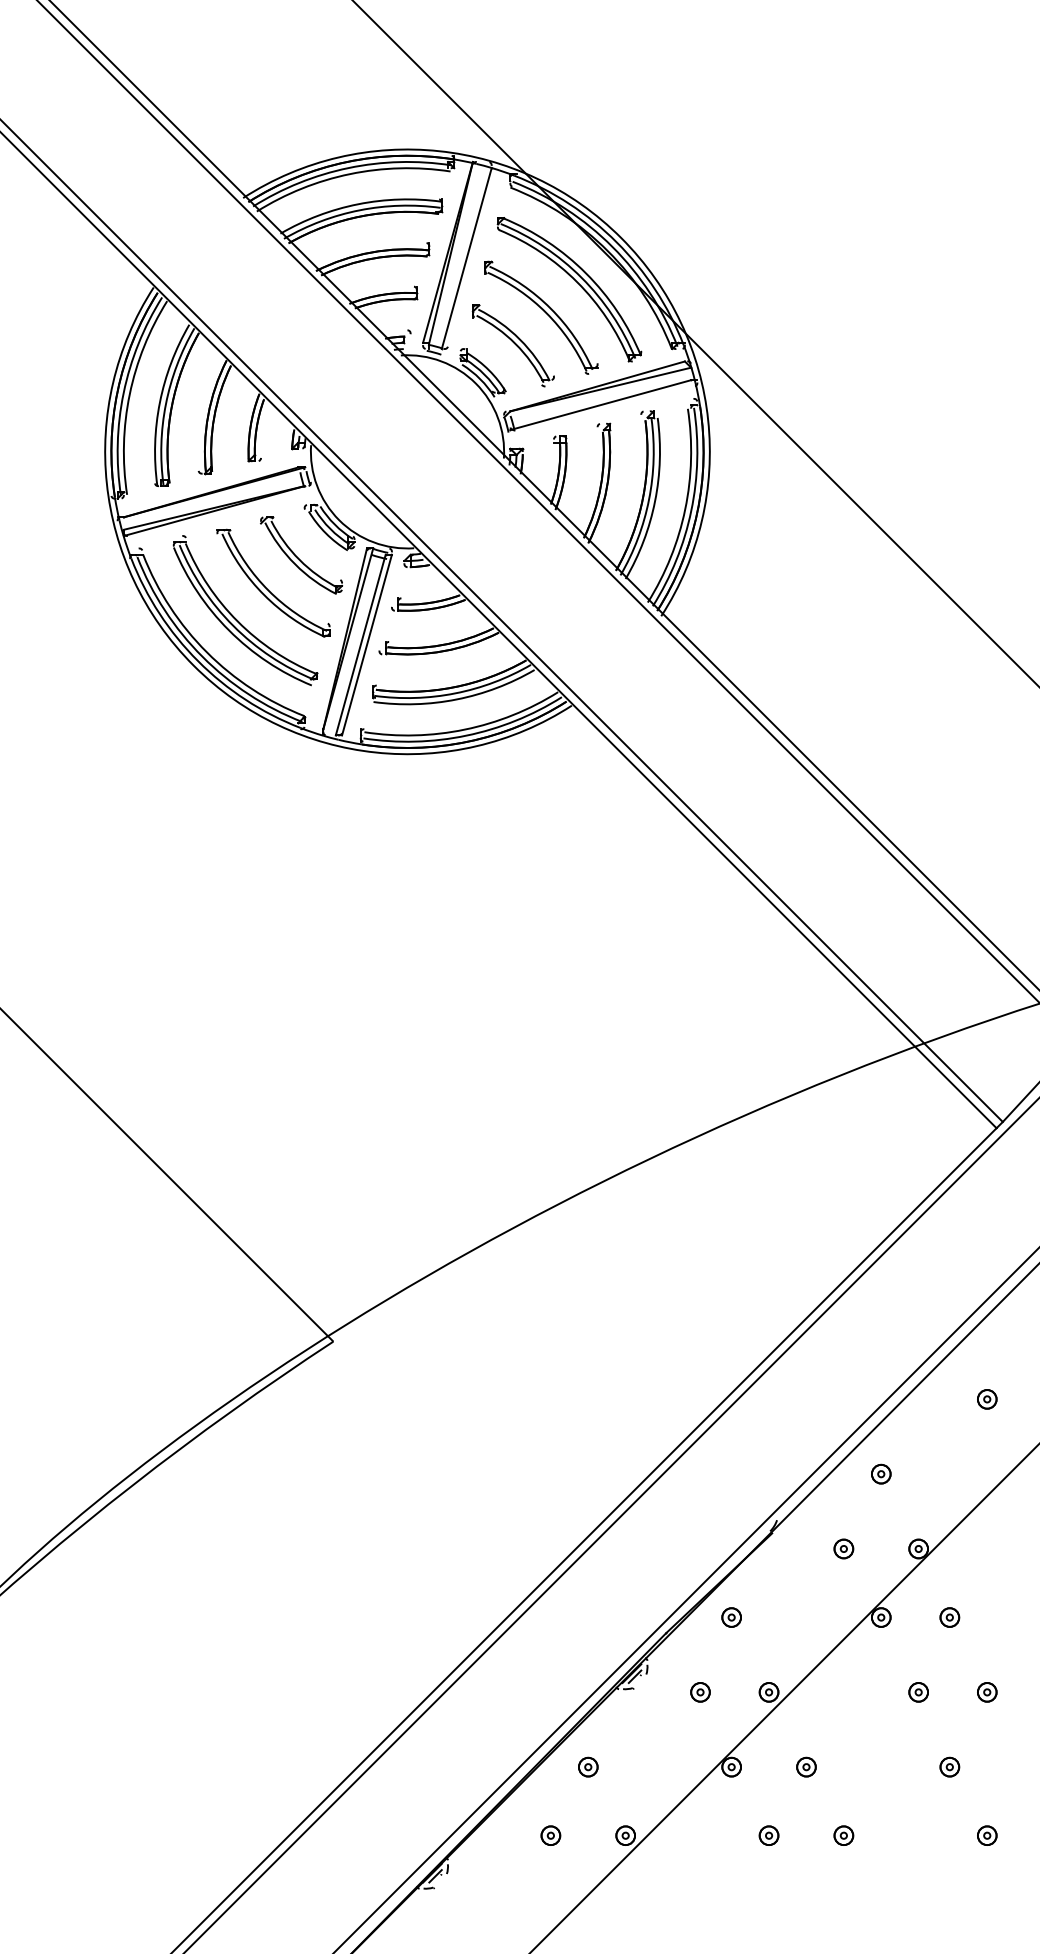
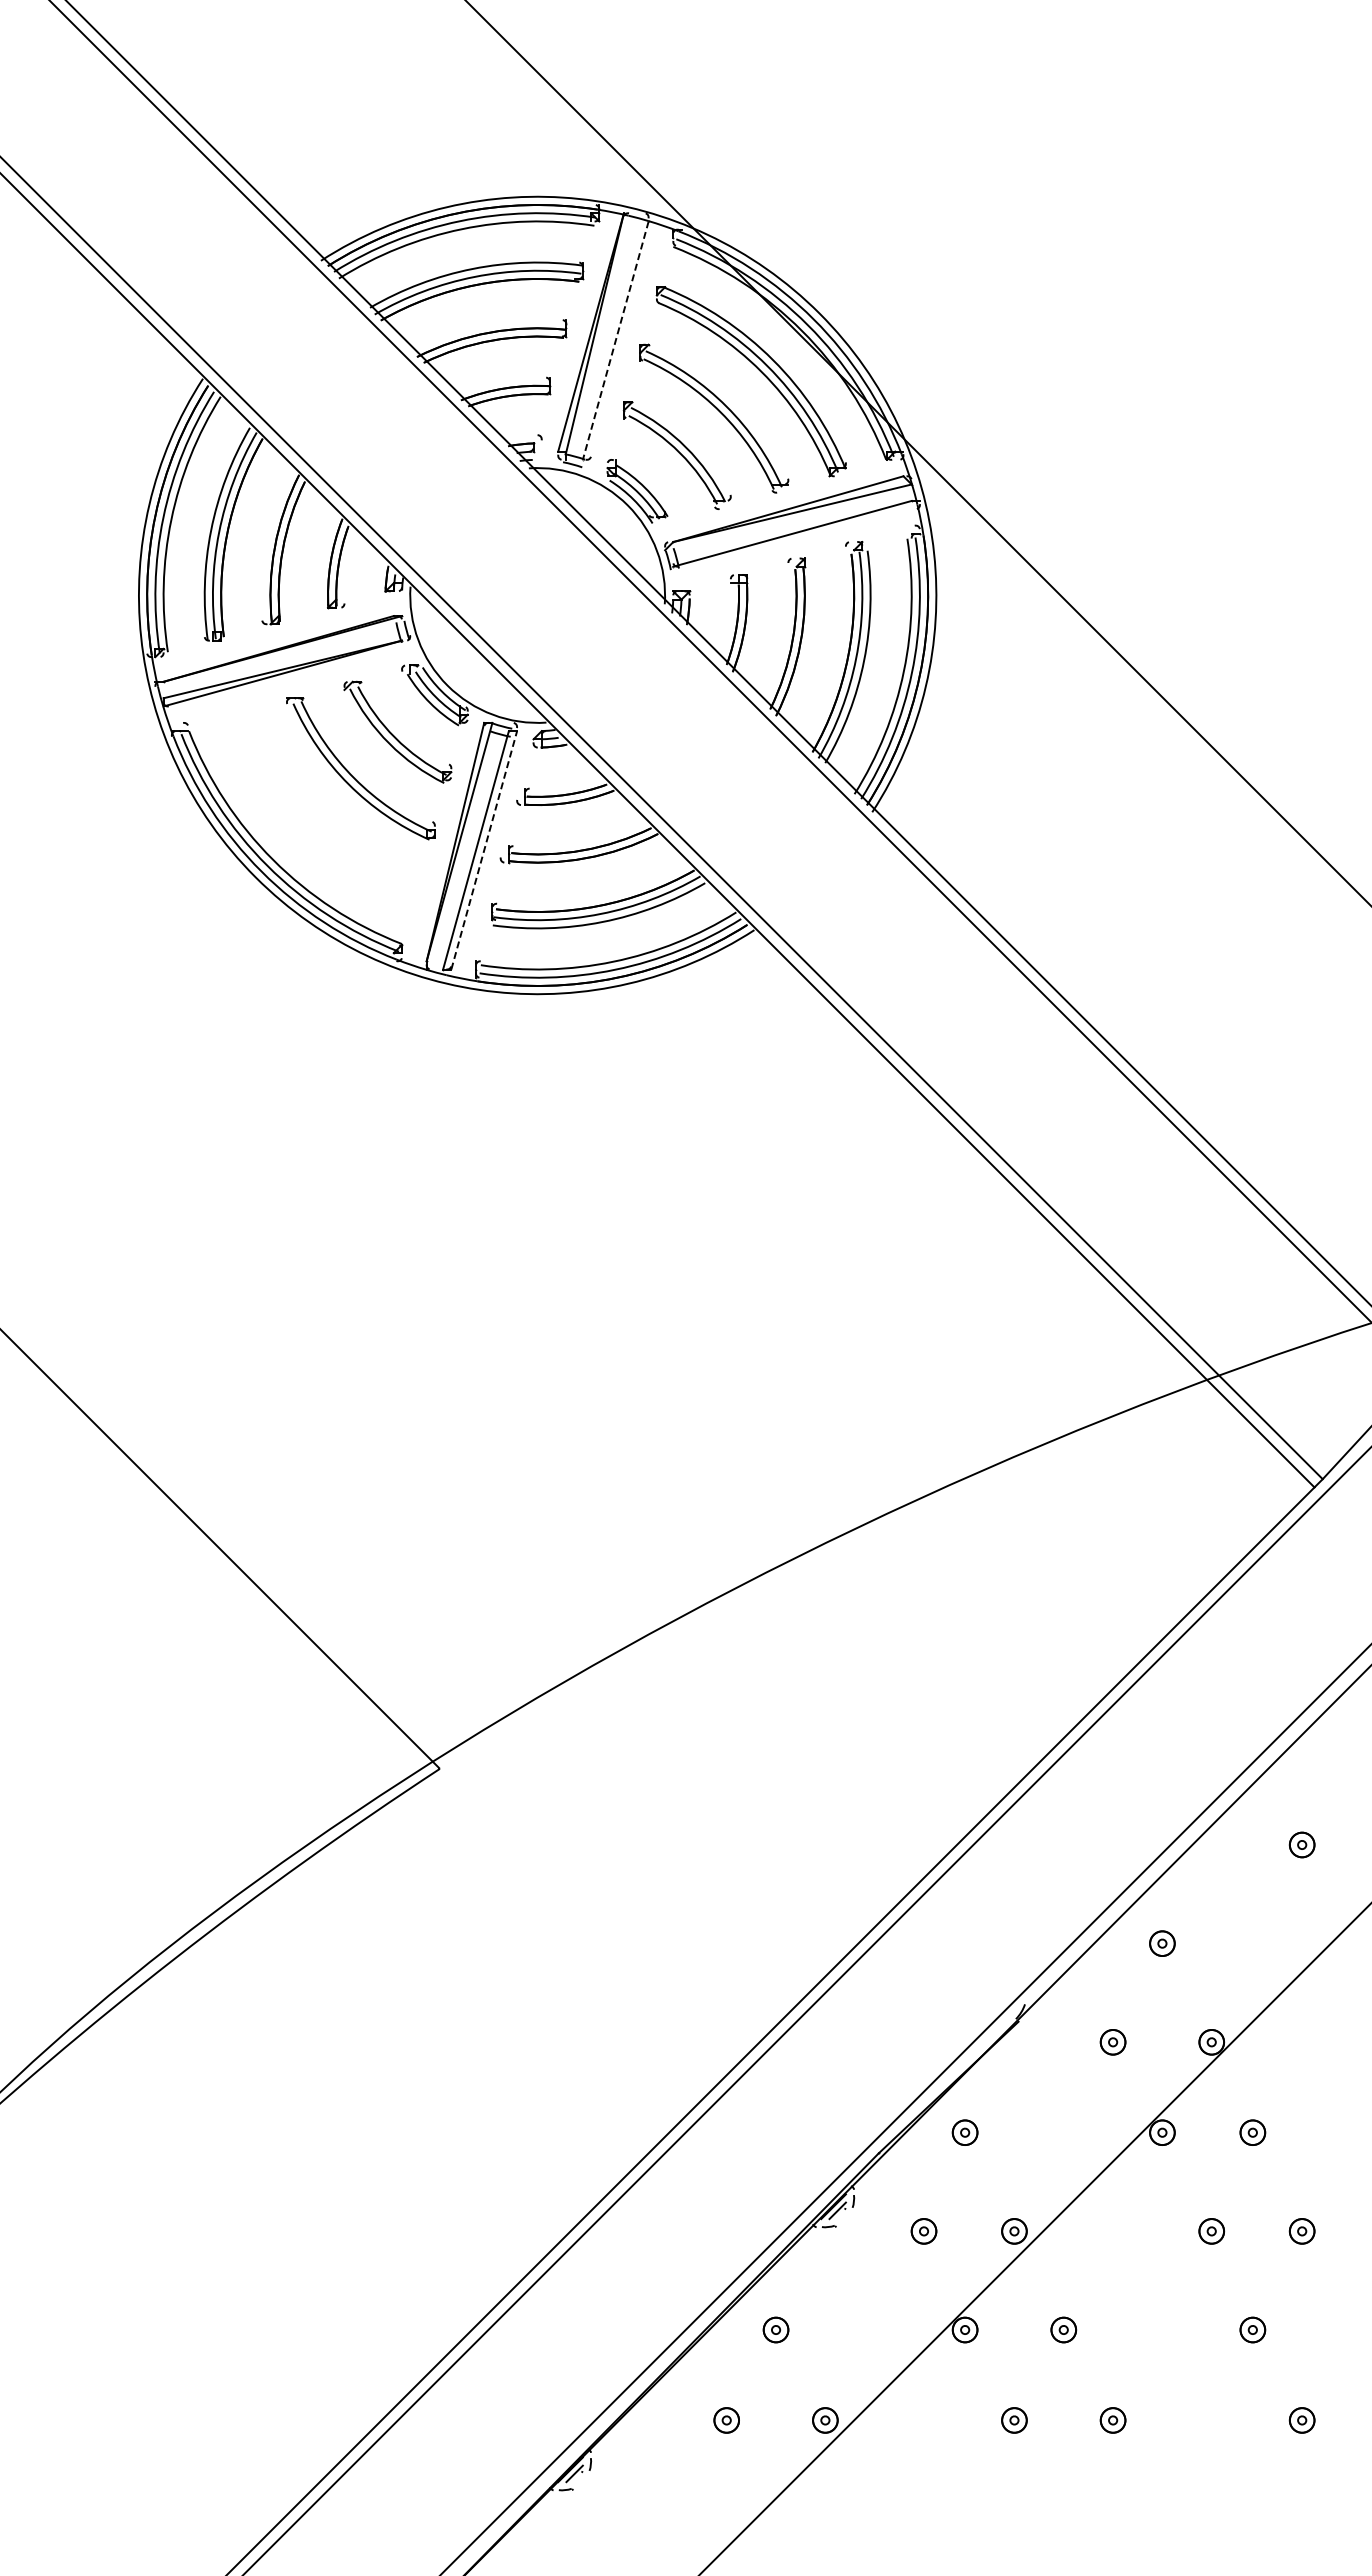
line: (466, 258) -> (615, 340), solid -> dashed
part: (236, 618) -> (311, 815), removed
line: (367, 645) -> (484, 850), solid -> dashed

